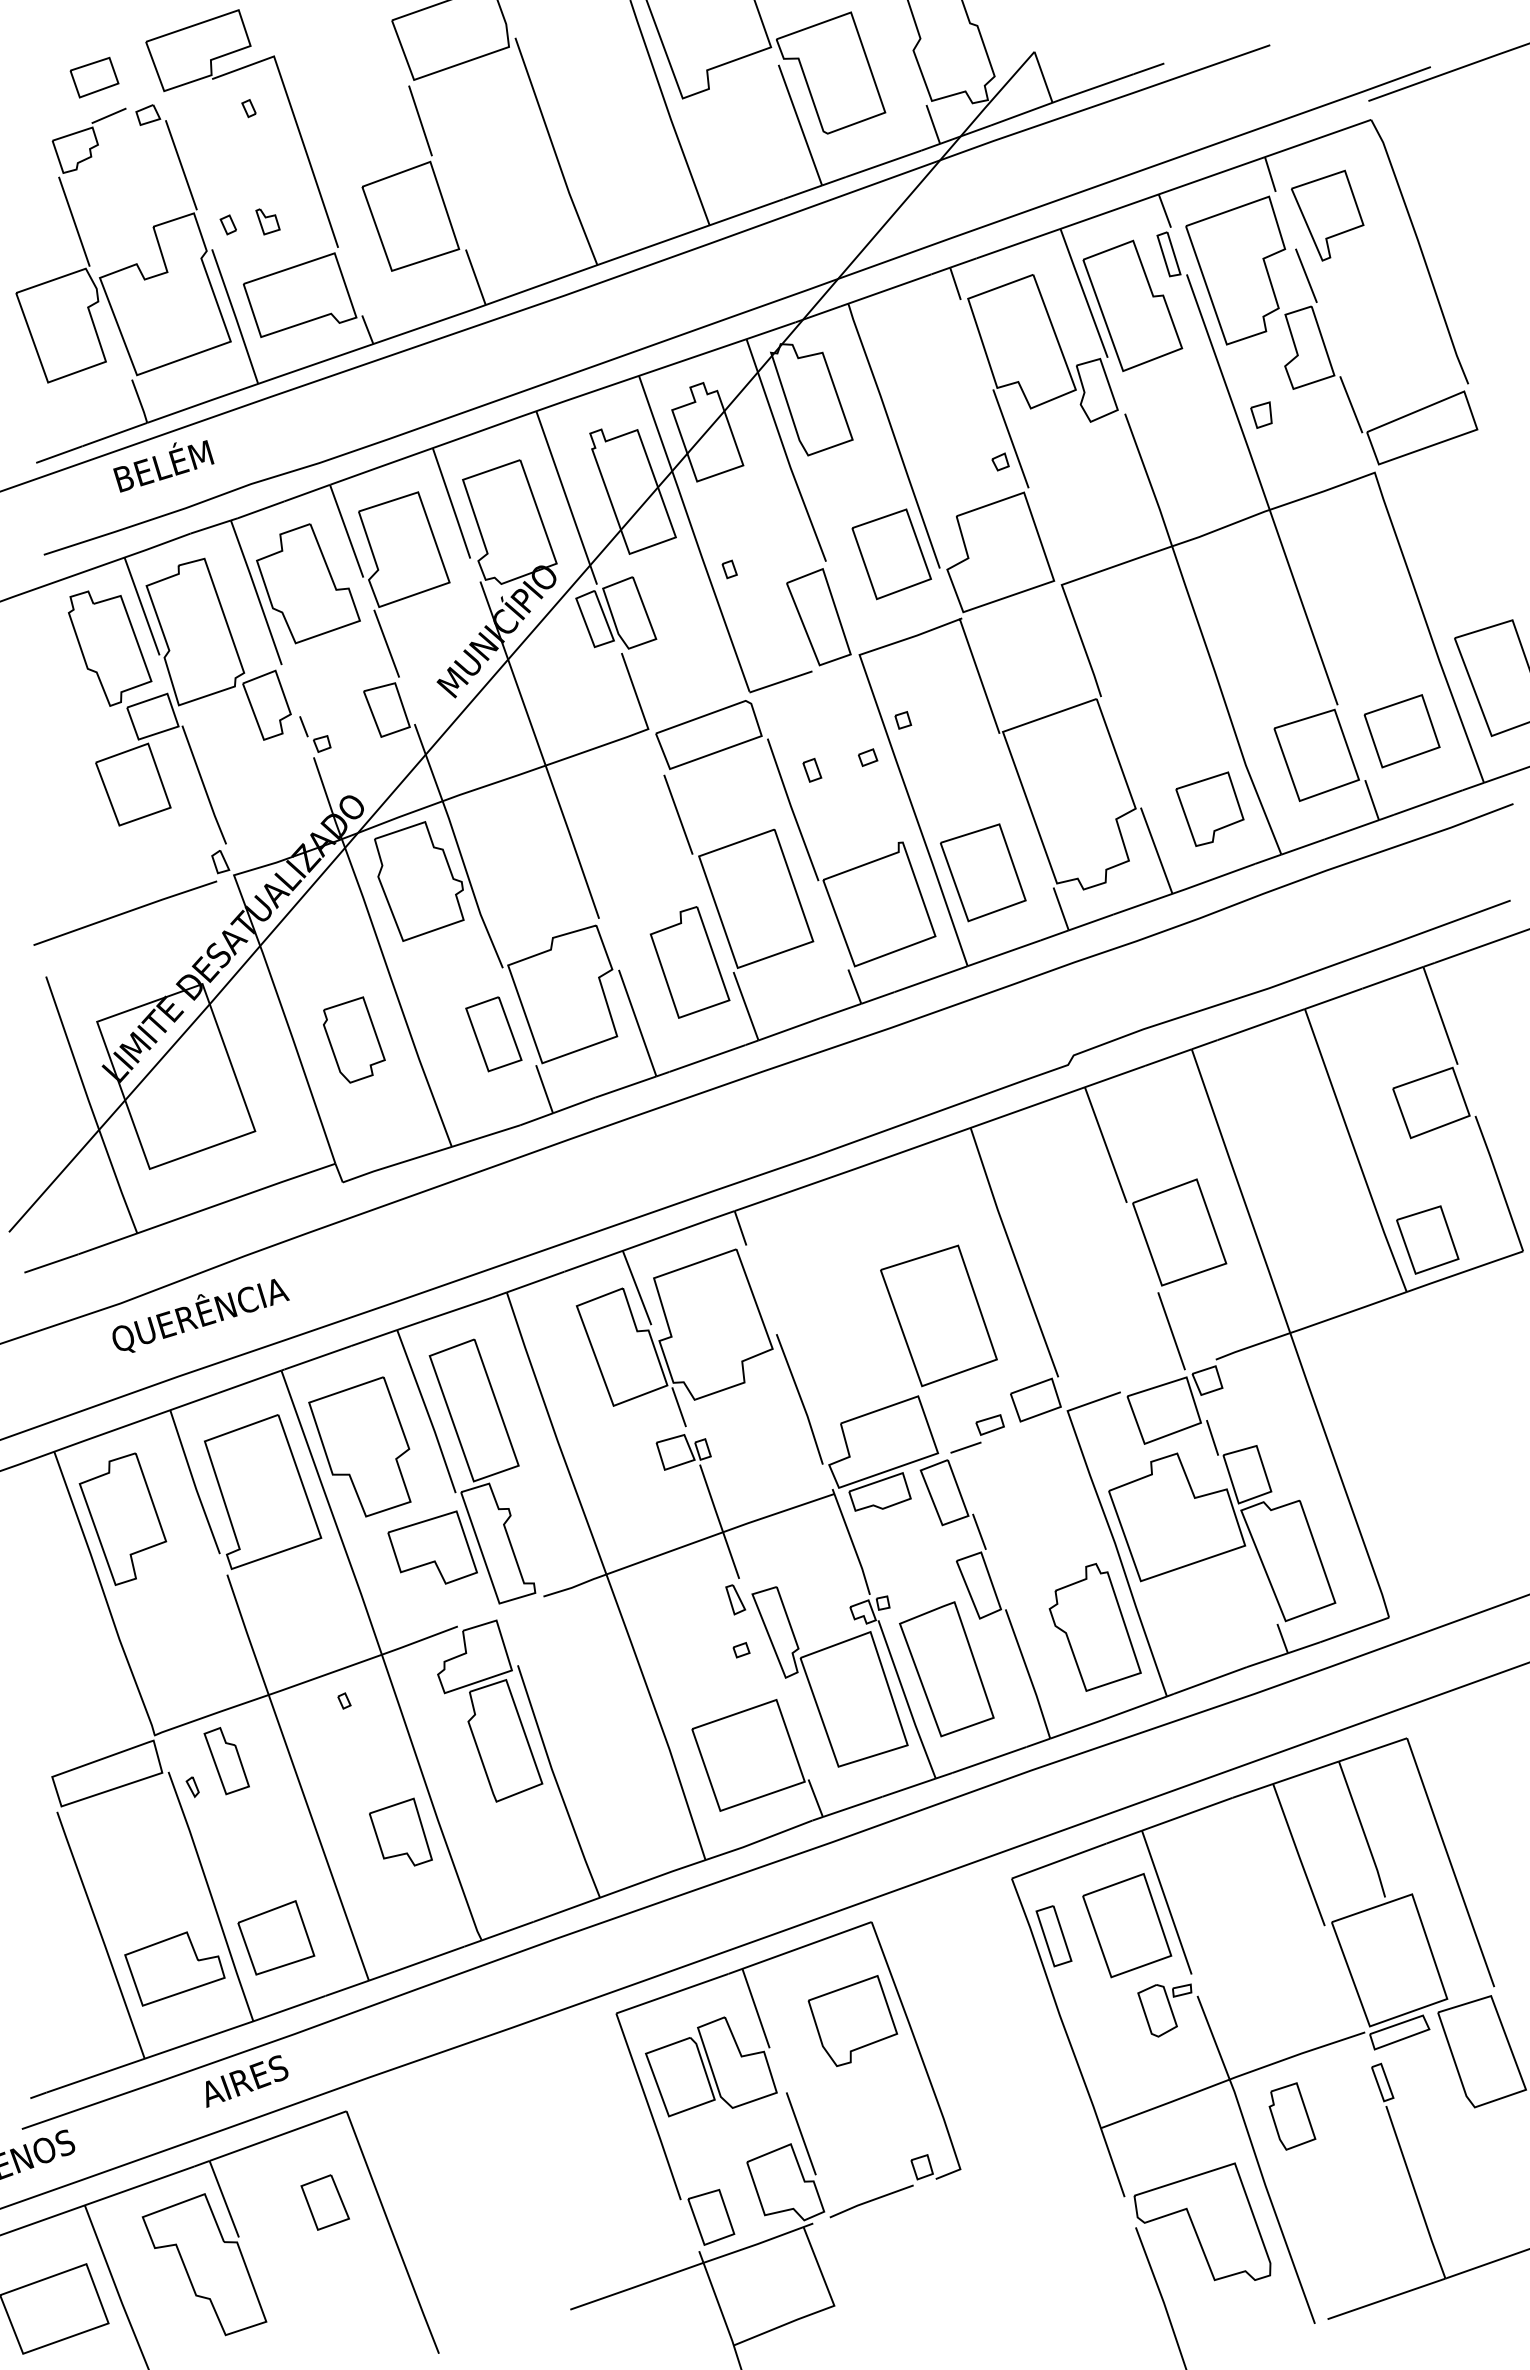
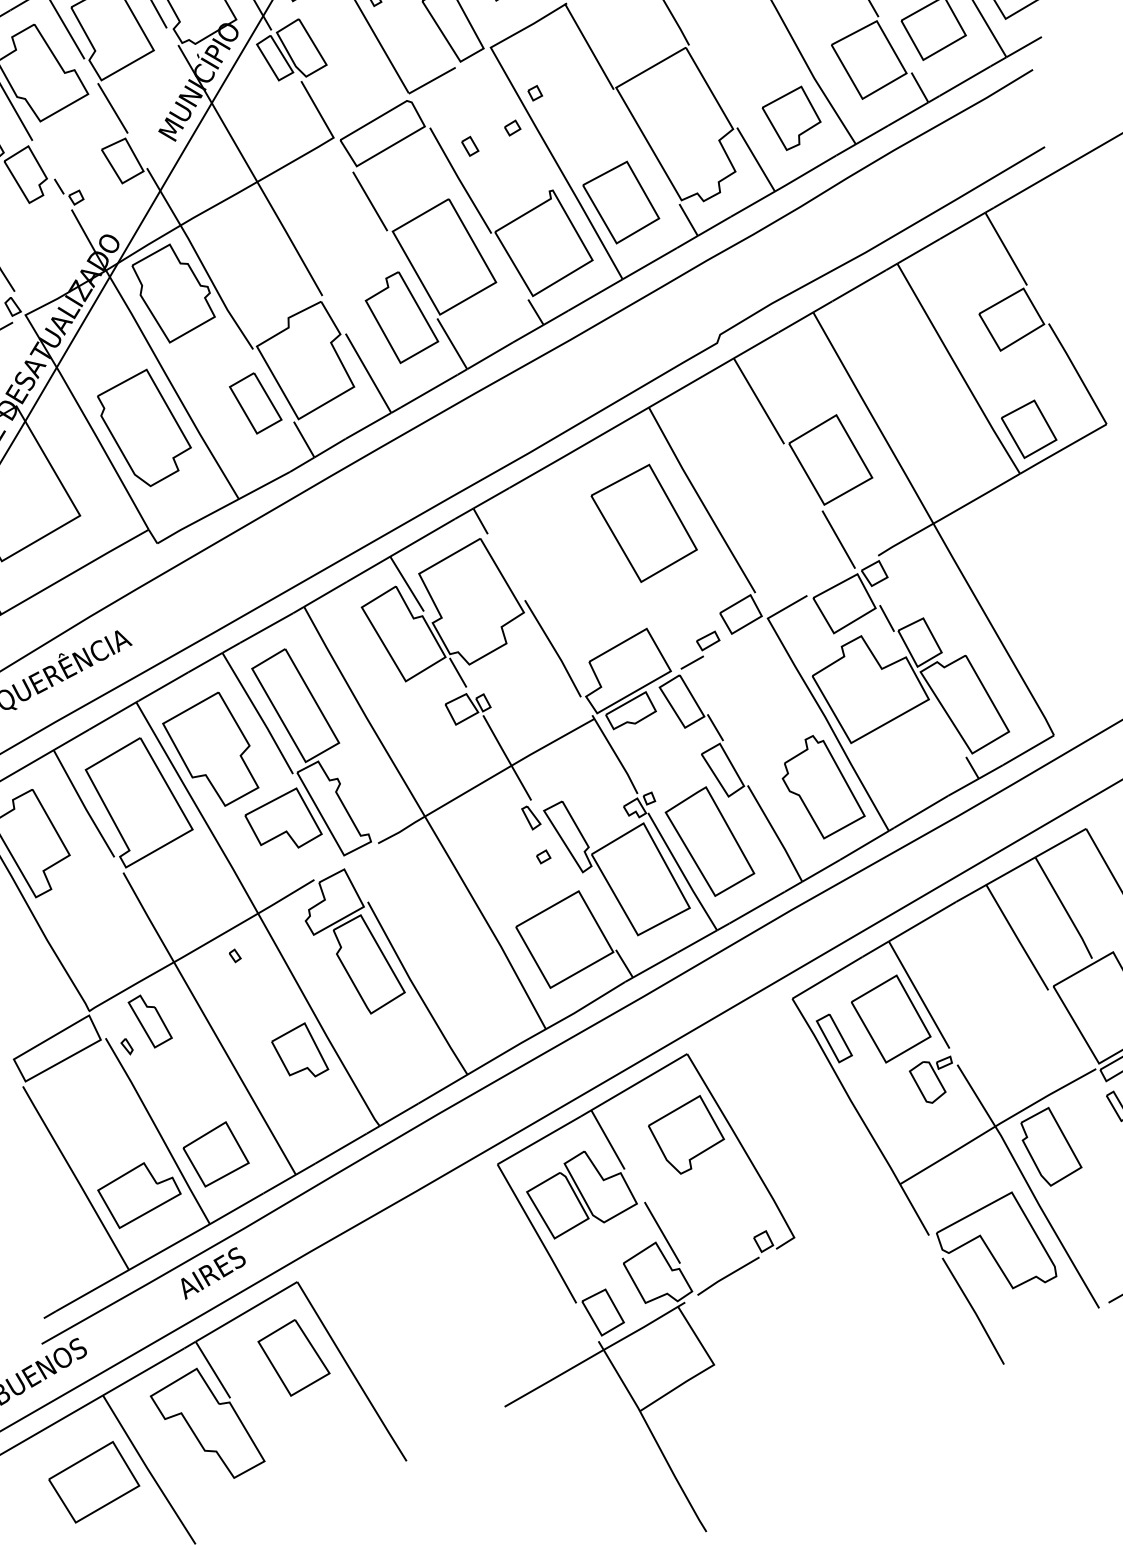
part: (354, 1039) -> (145, 428), size x1.67
part: (938, 1315) -> (643, 523), moved
part: (1292, 2116) -> (1050, 1146), size x1.43
part: (324, 2202) -> (293, 1357), size x1.67

